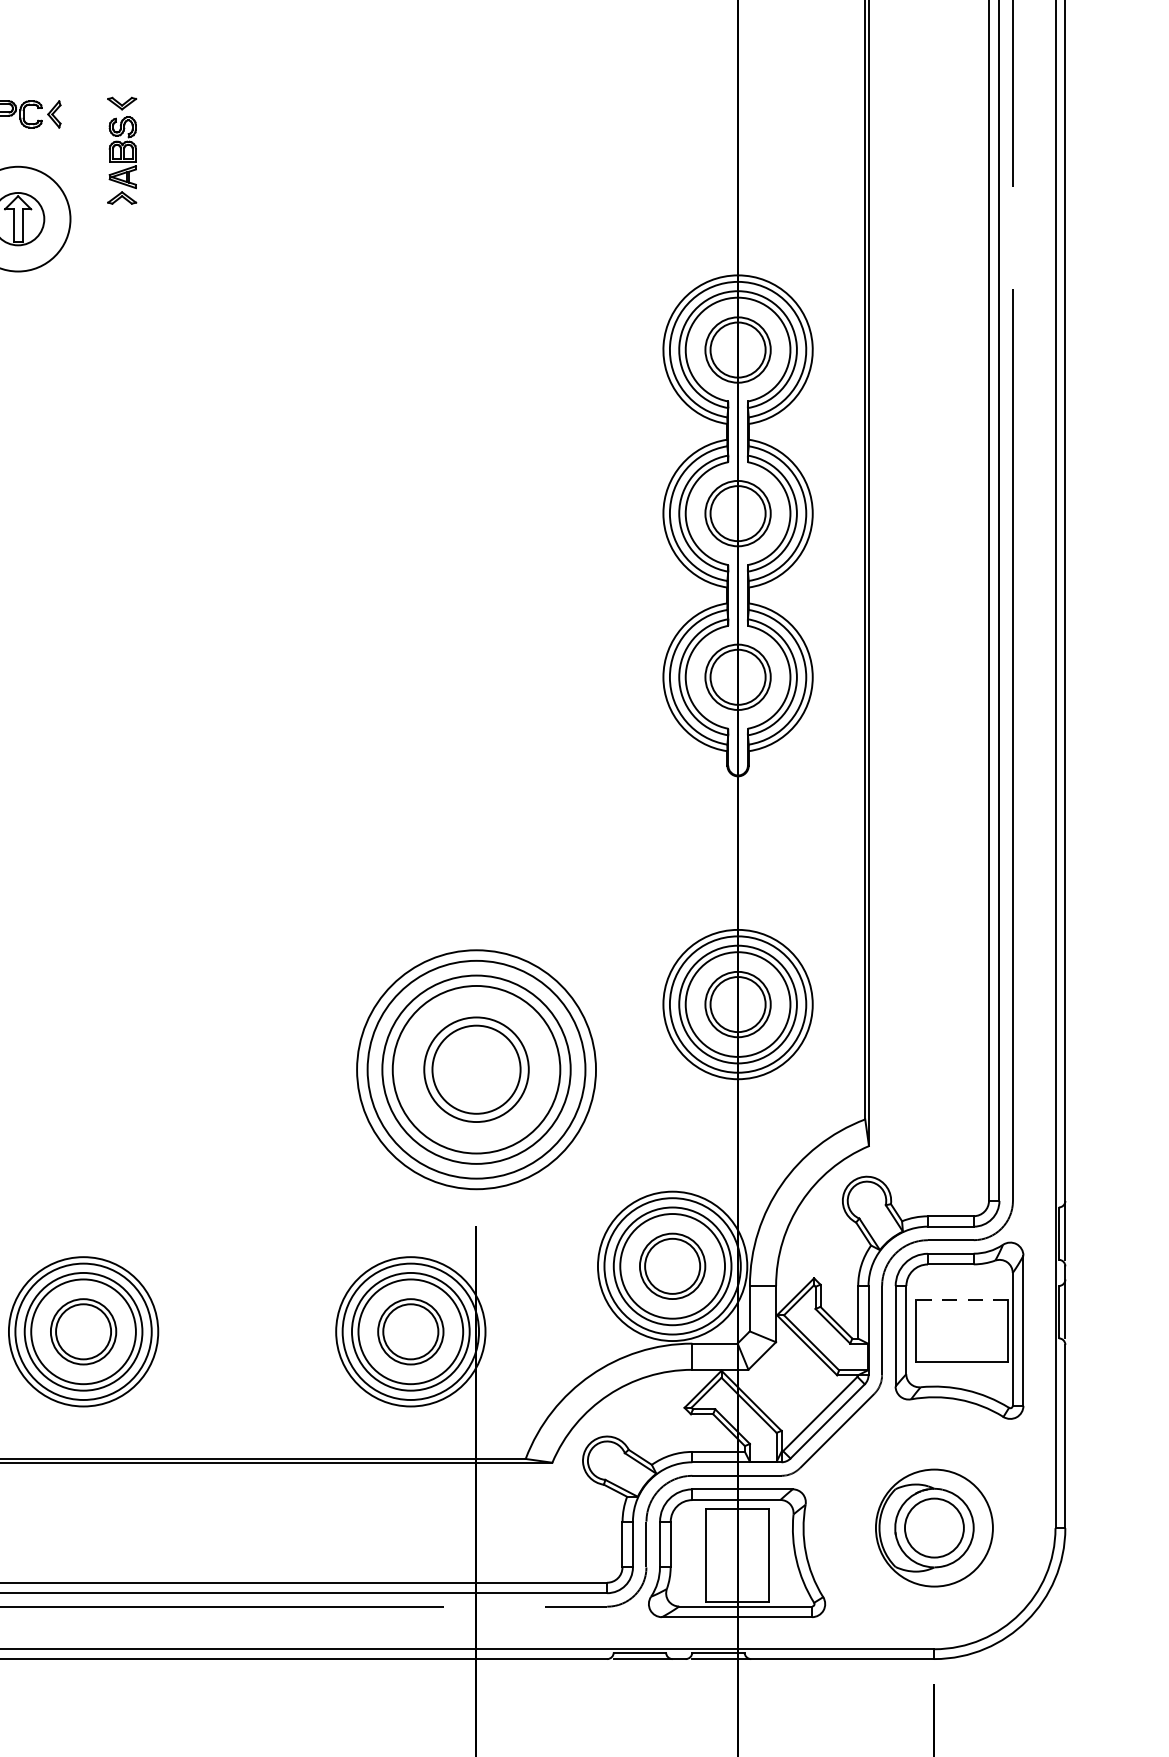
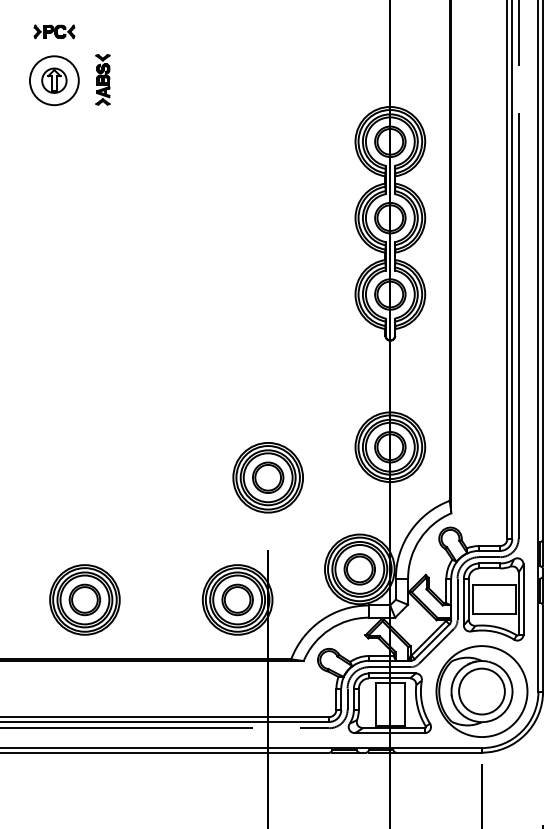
part: (121, 150) -> (102, 79), moved
part: (474, 1069) -> (267, 477), size x0.62
line: (961, 1300) -> (494, 585), dashed -> solid
part: (933, 1528) -> (481, 691), size x1.67

